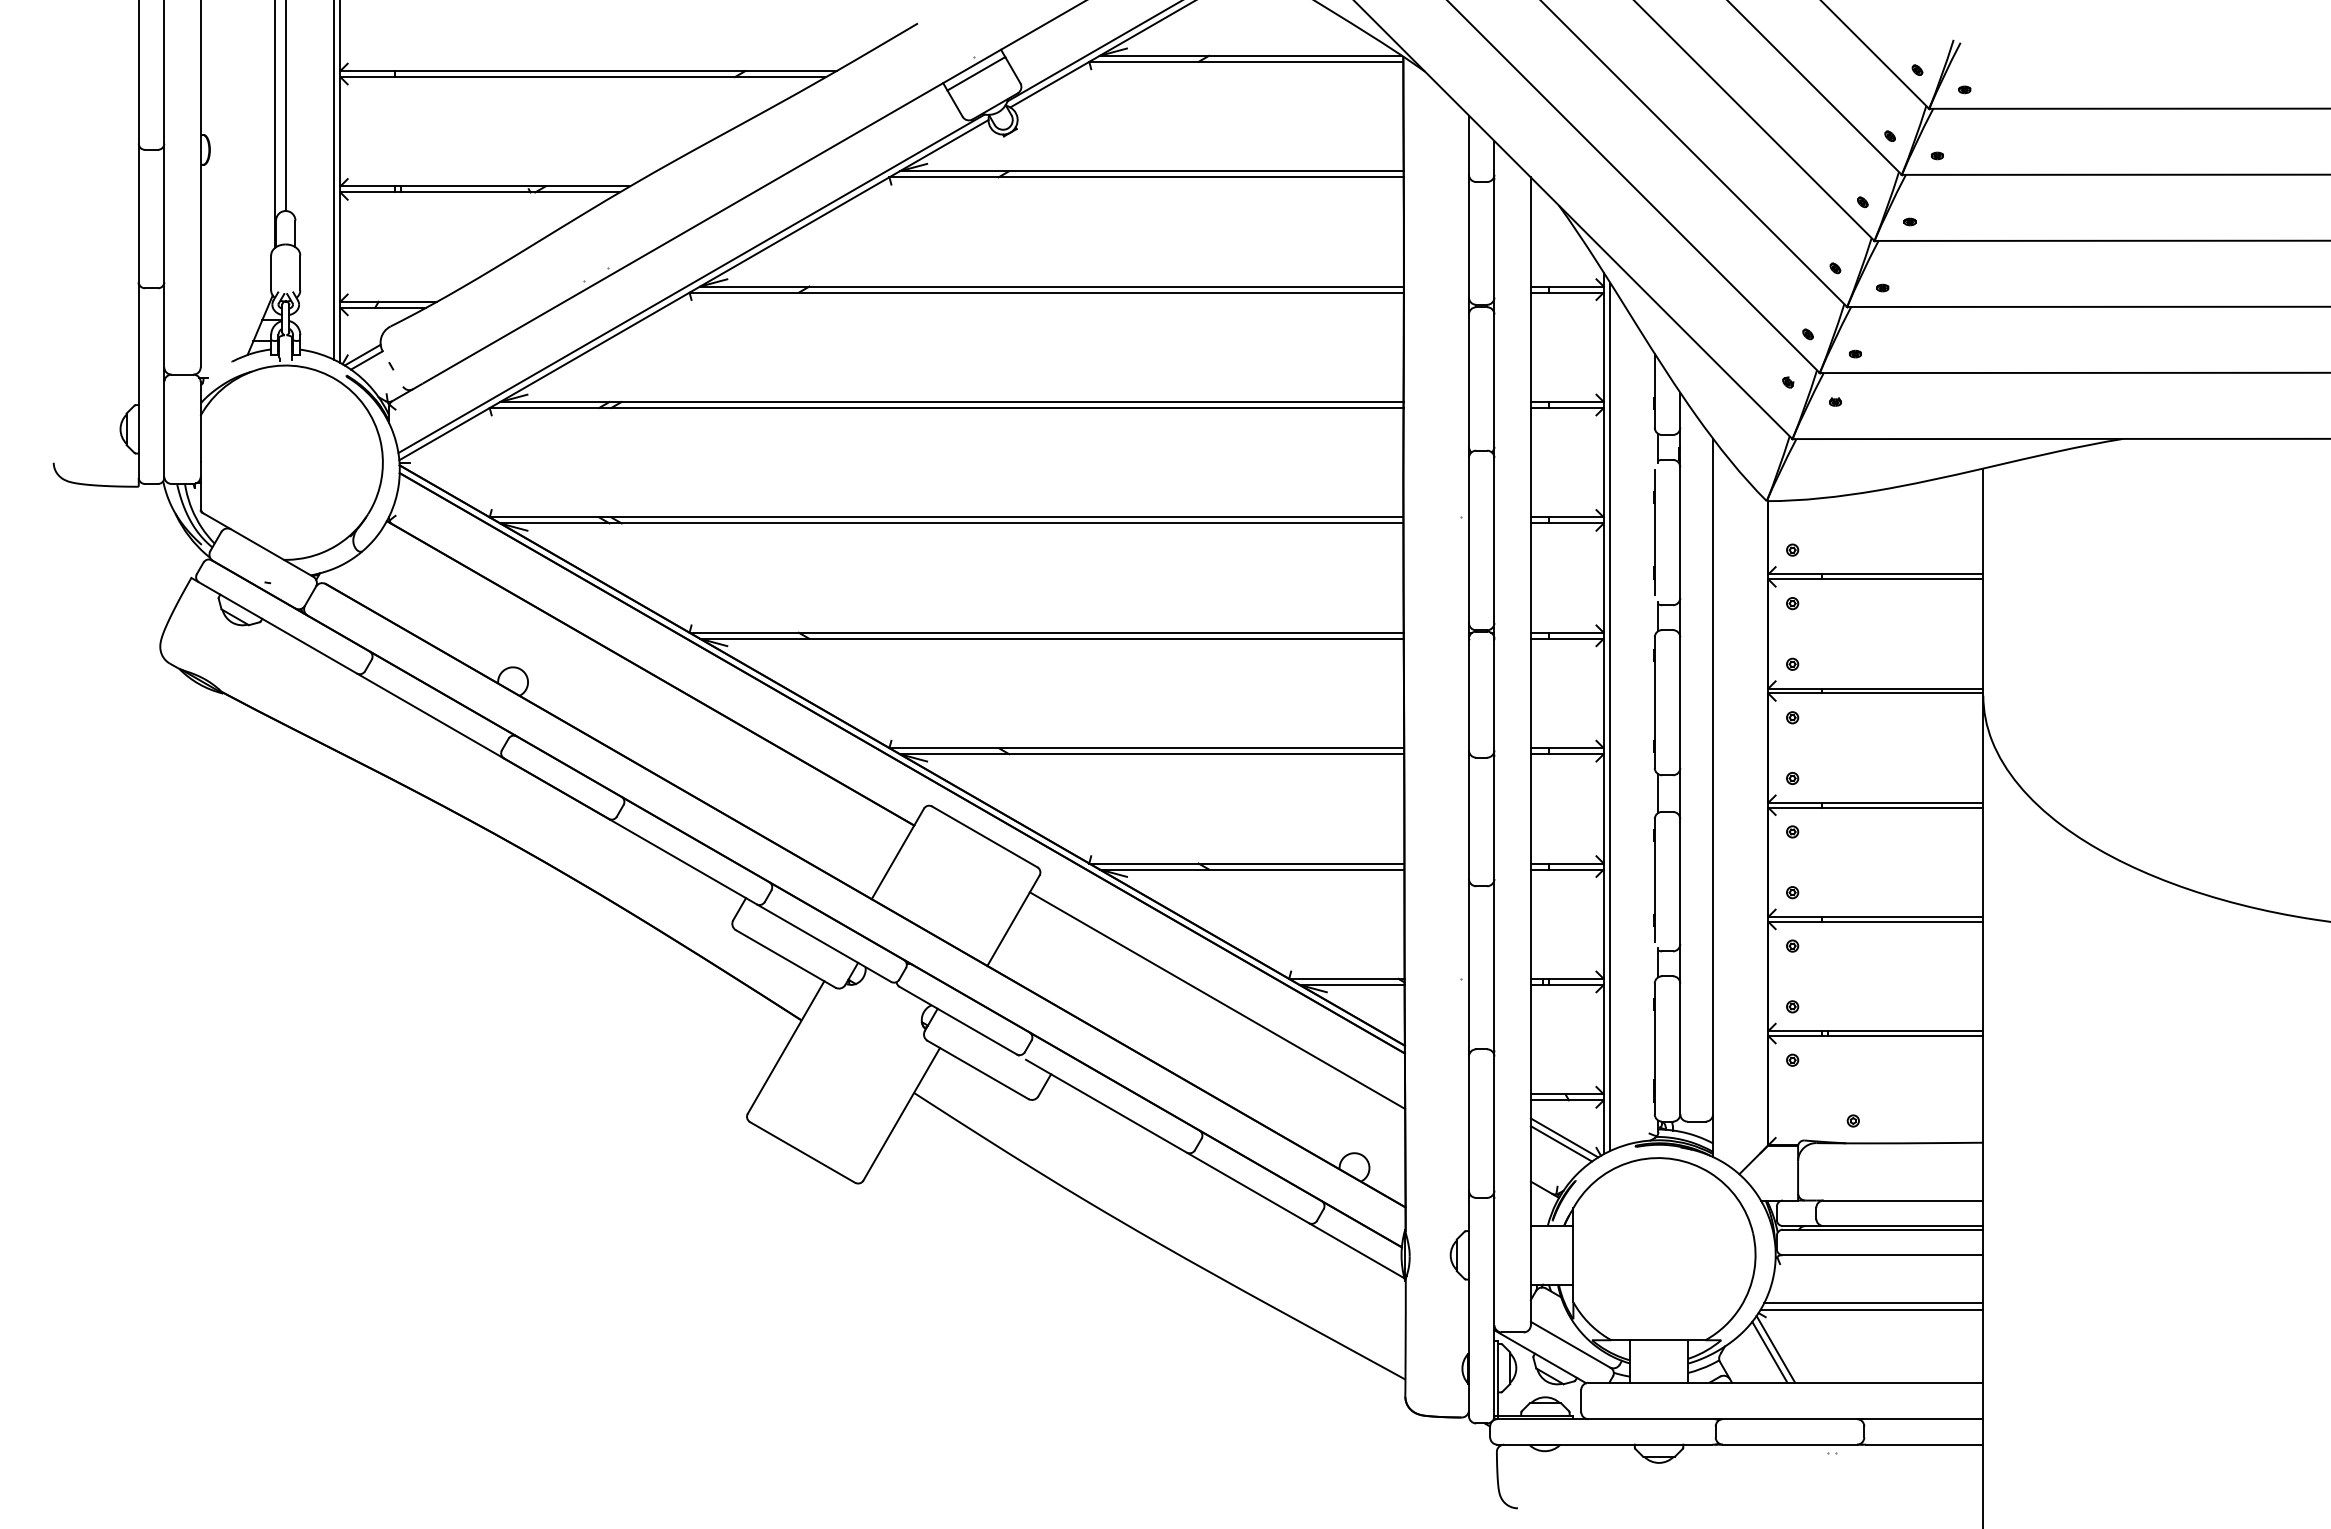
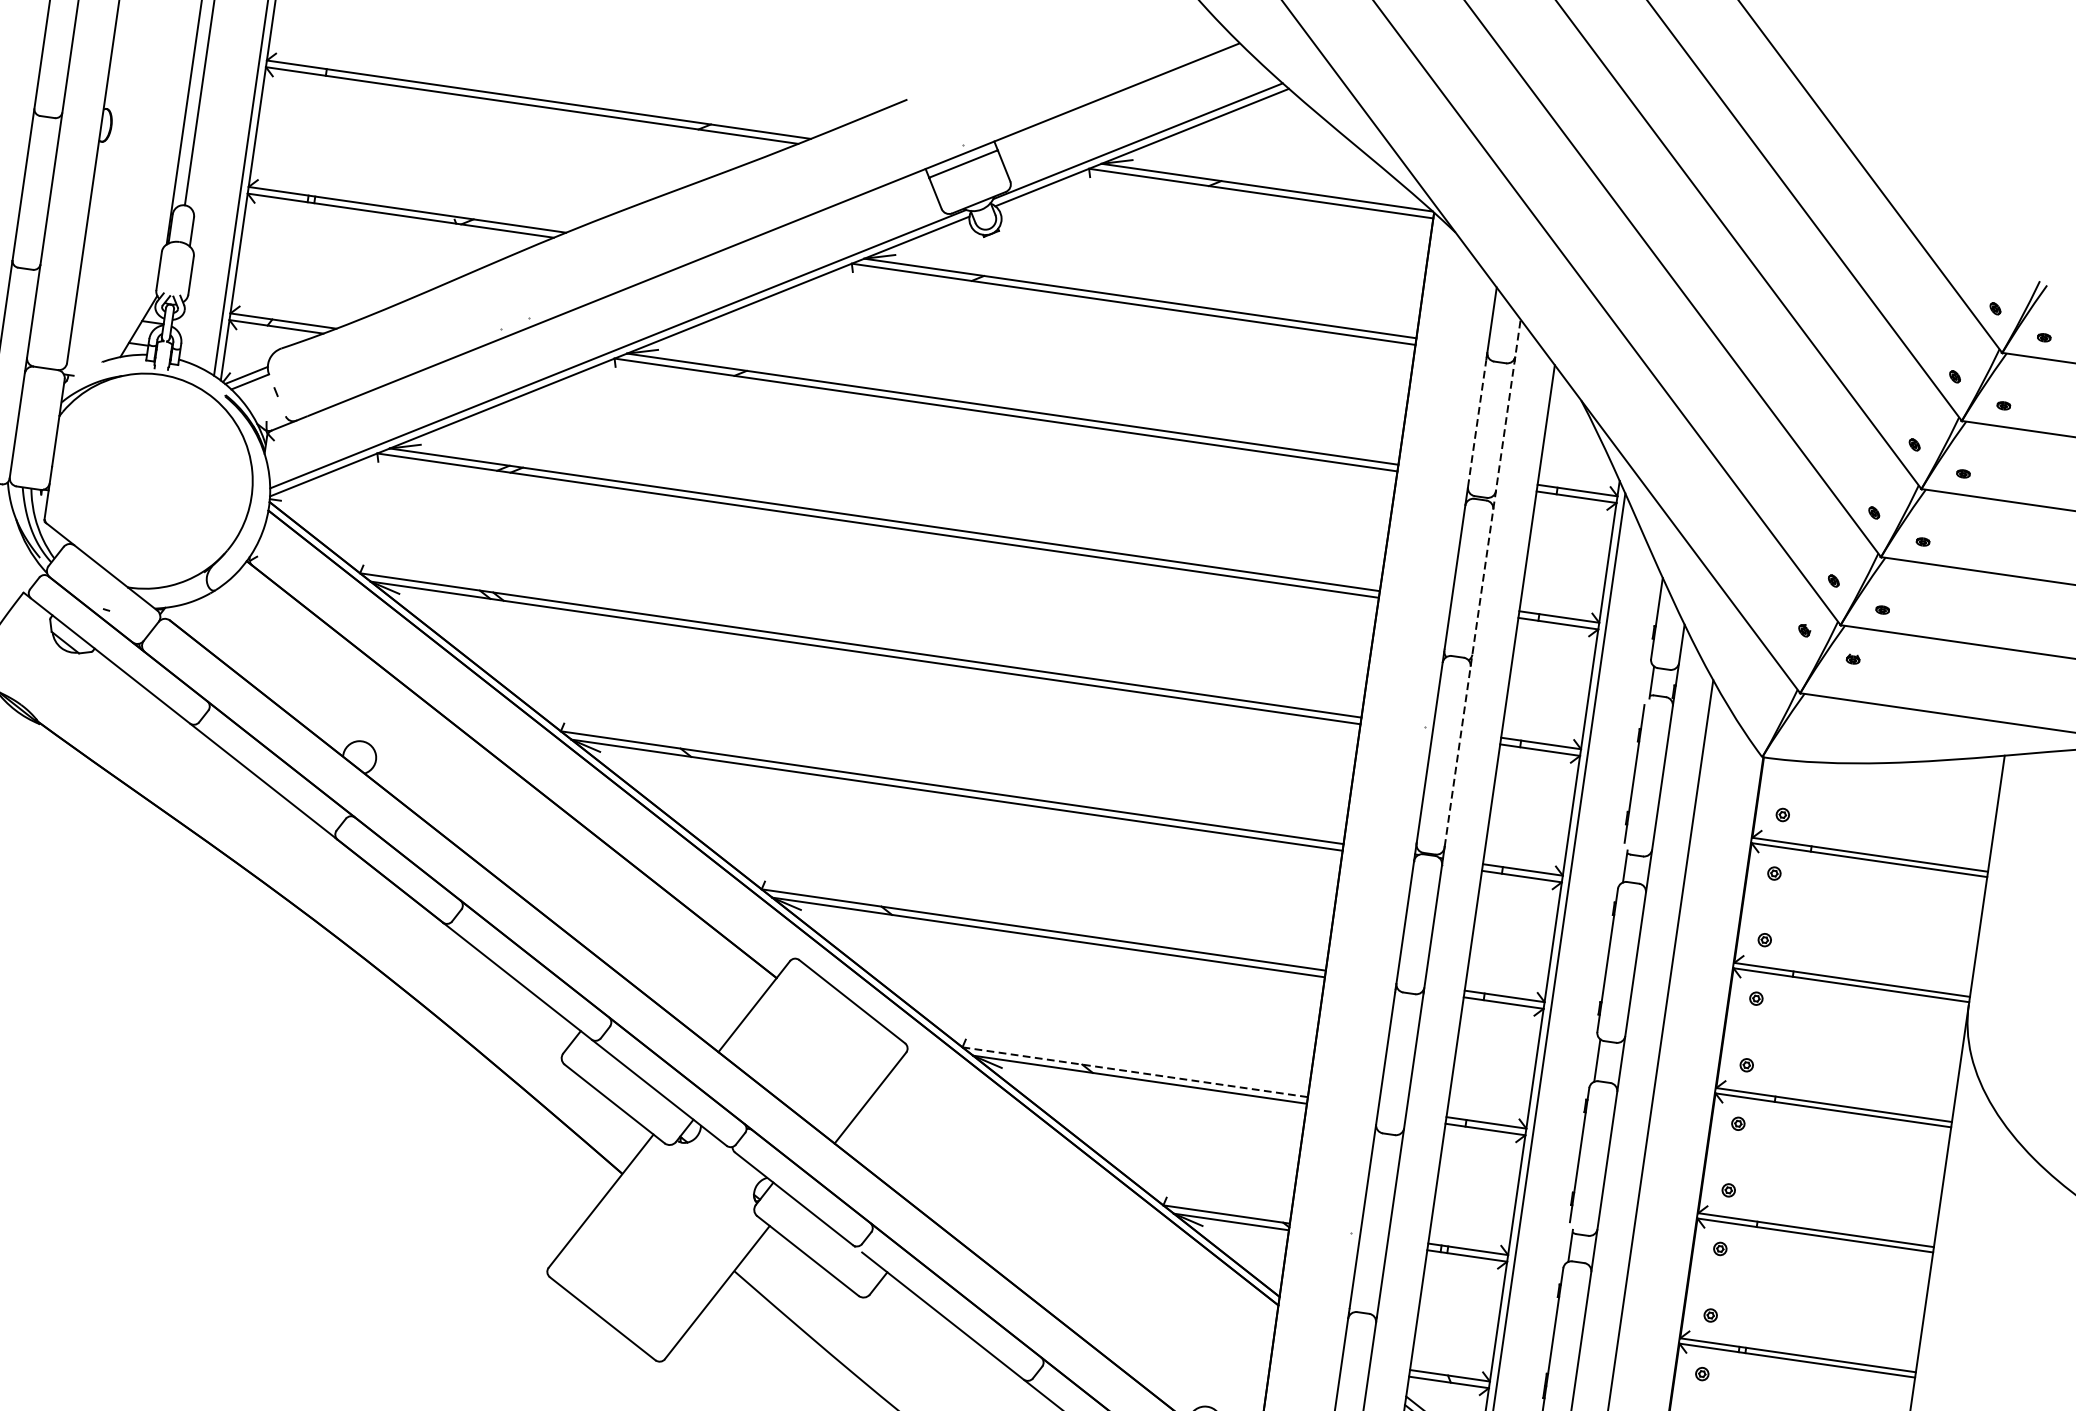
line: (1468, 239) -> (1476, 423), solid -> dashed
line: (1494, 381) -> (1482, 583), solid -> dashed
line: (1246, 863) -> (1134, 1072), solid -> dashed
line: (1217, 1000) -> (1081, 1217), removed

